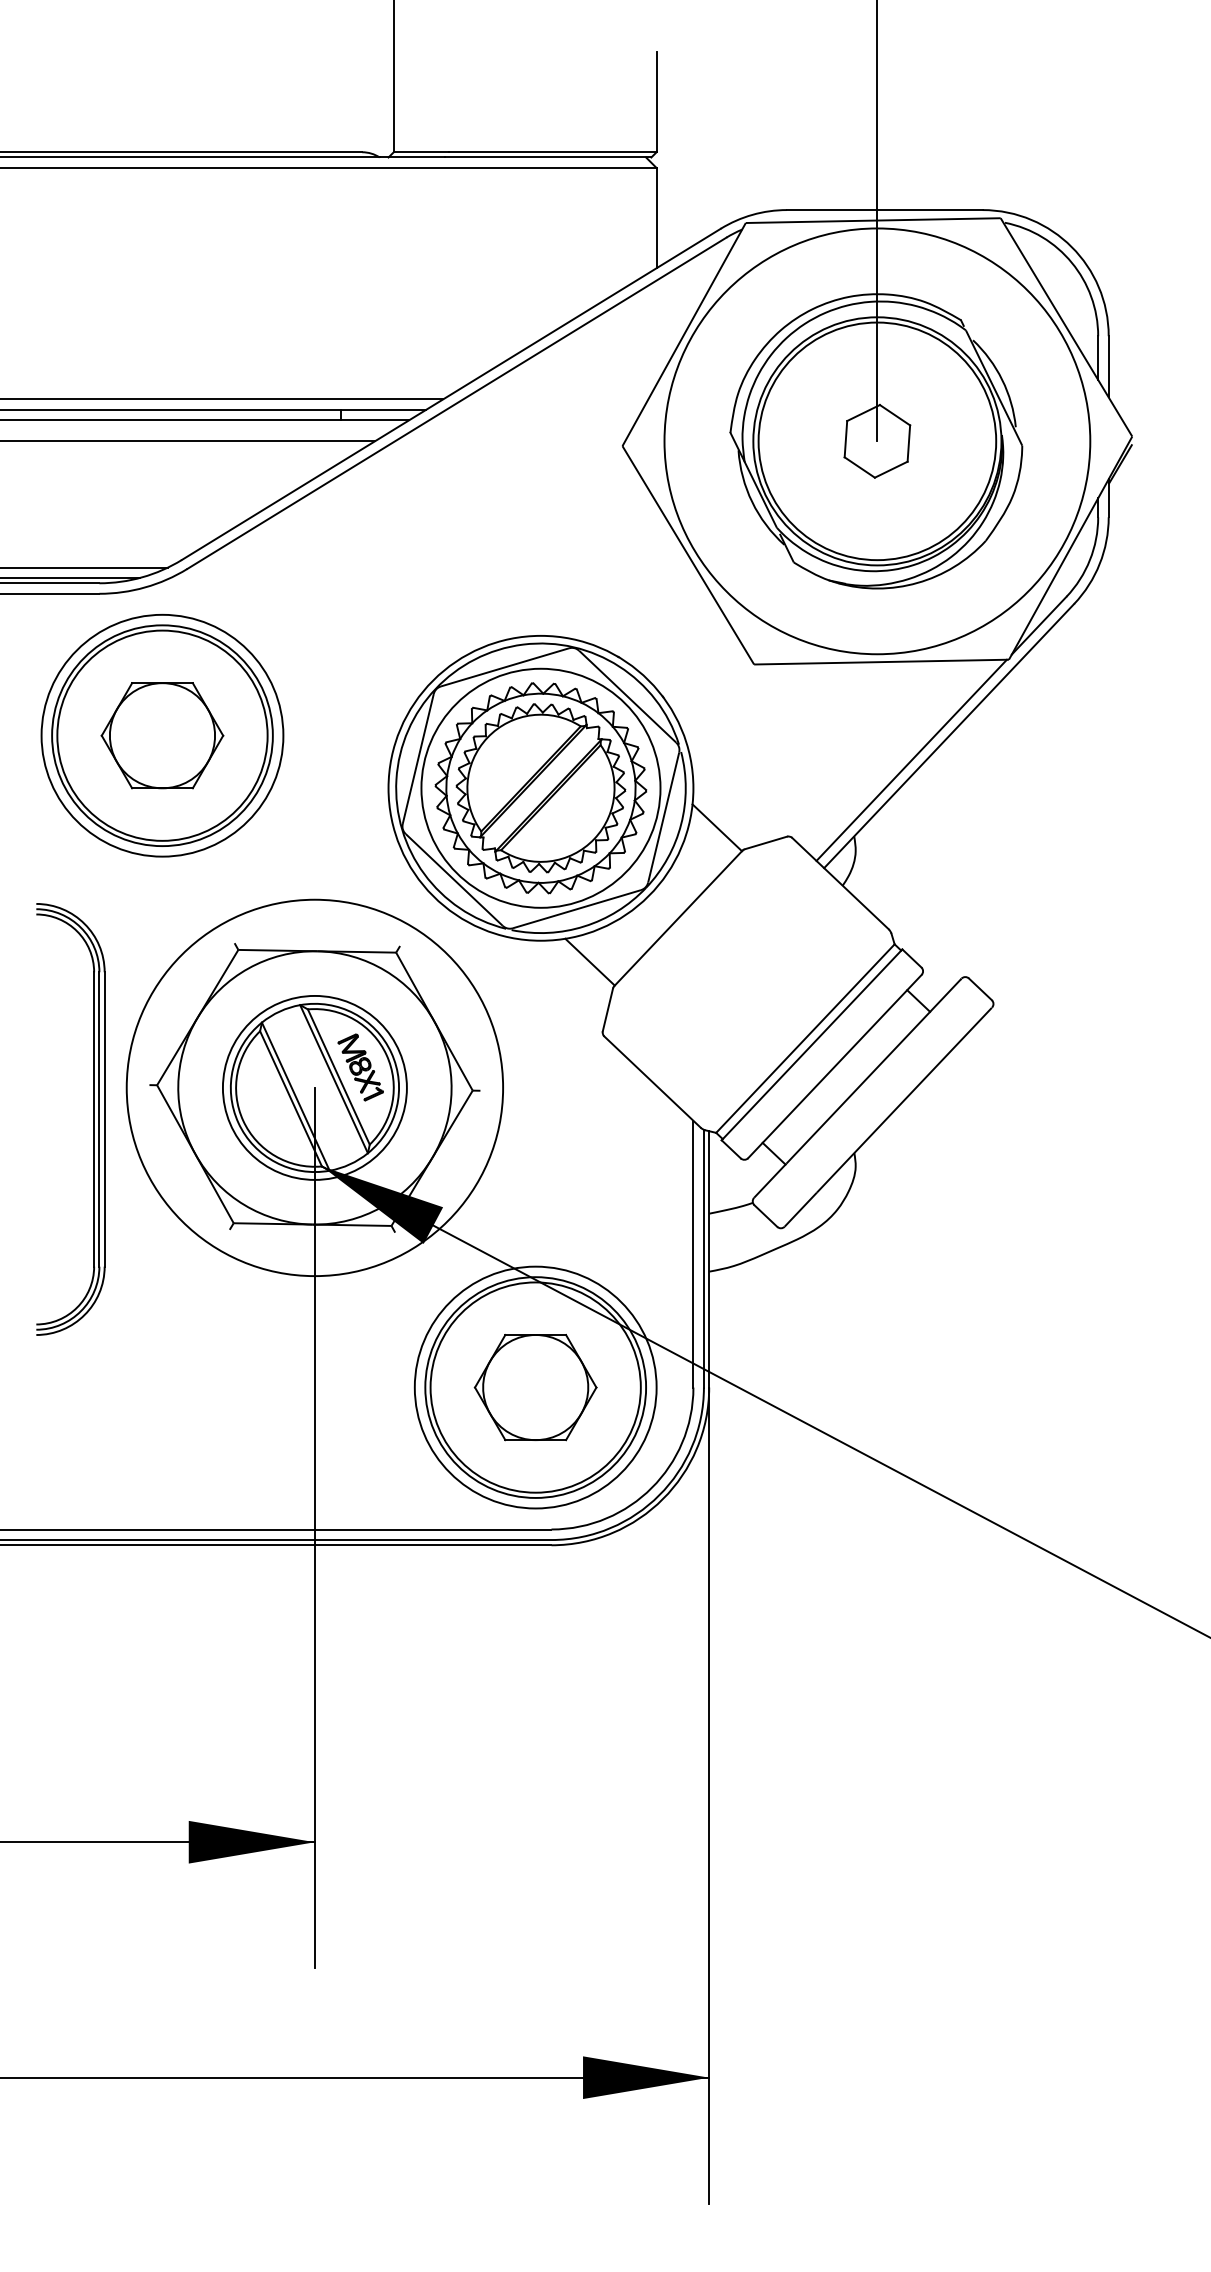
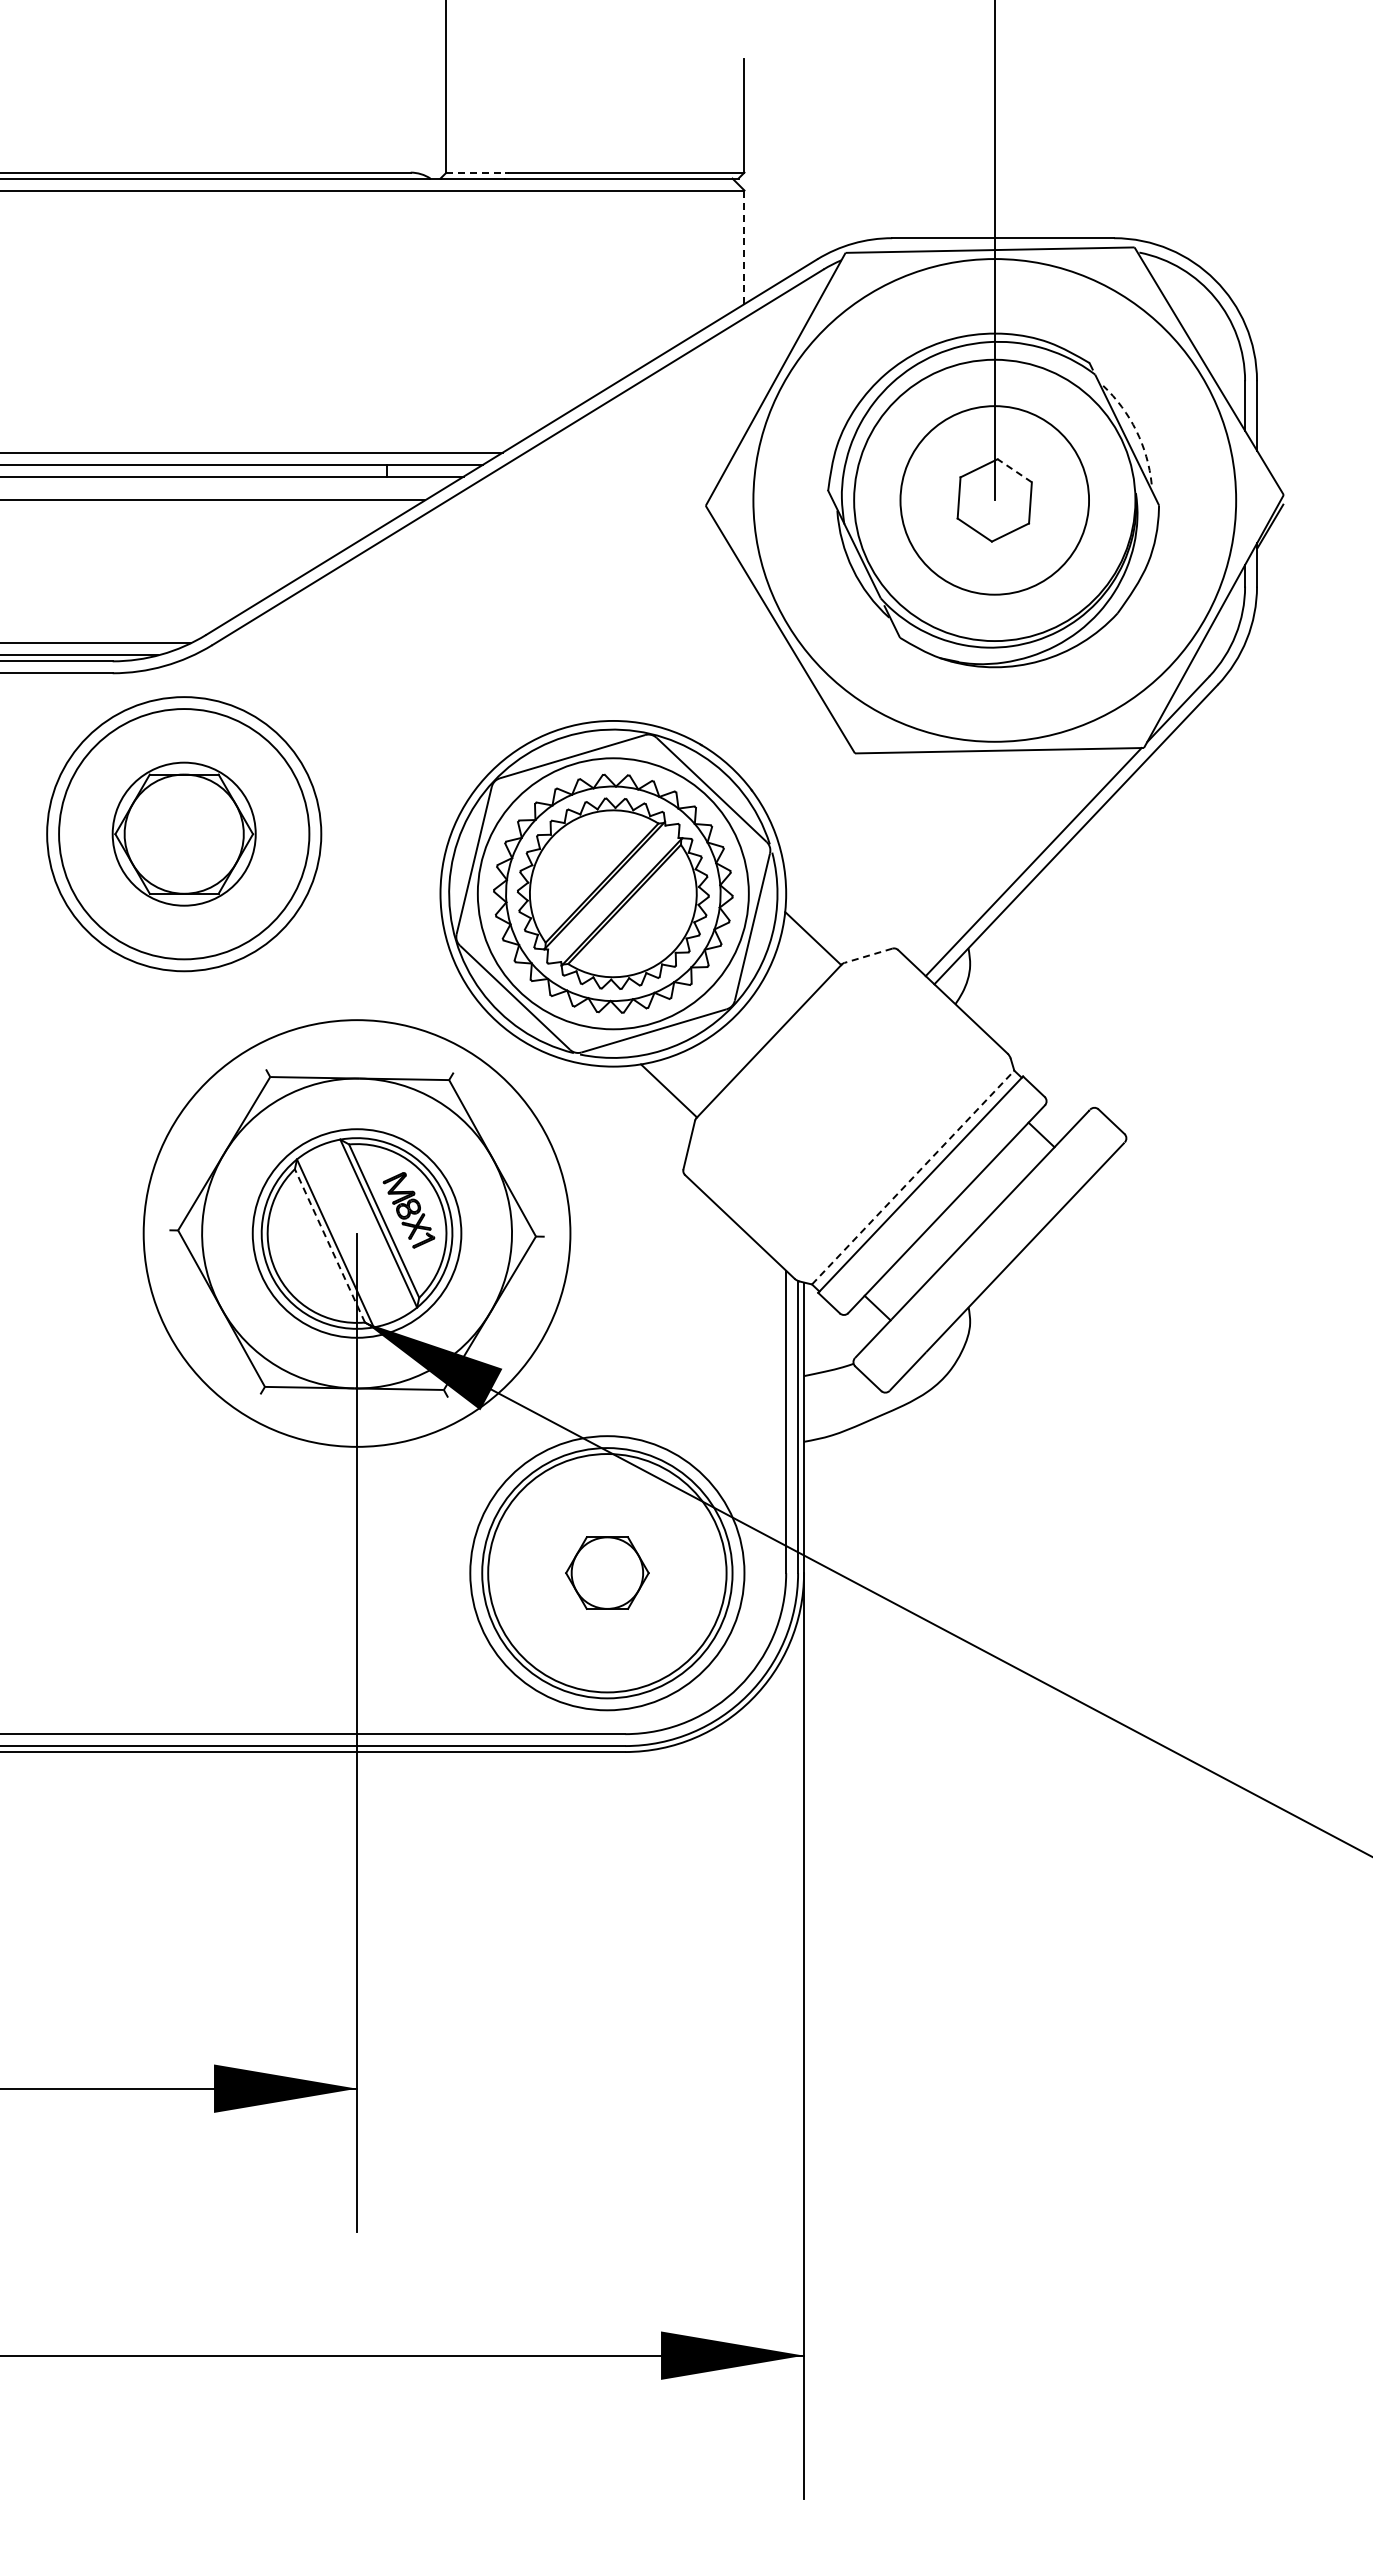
line: (422, 152) -> (478, 172), solid -> dashed
line: (656, 218) -> (744, 247), solid -> dashed
arc: (1002, 379) -> (1136, 430), solid -> dashed
line: (894, 414) -> (1014, 470), solid -> dashed
circle: (877, 441) -> (994, 500), size x0.7
circle: (162, 735) -> (184, 833), size x0.6
line: (765, 842) -> (867, 955), solid -> dashed
line: (805, 1038) -> (913, 1177), solid -> dashed
line: (290, 1098) -> (329, 1245), solid -> dashed
part: (93, 1119) -> (106, 1269), removed
part: (535, 1386) -> (607, 1572), size x0.6

